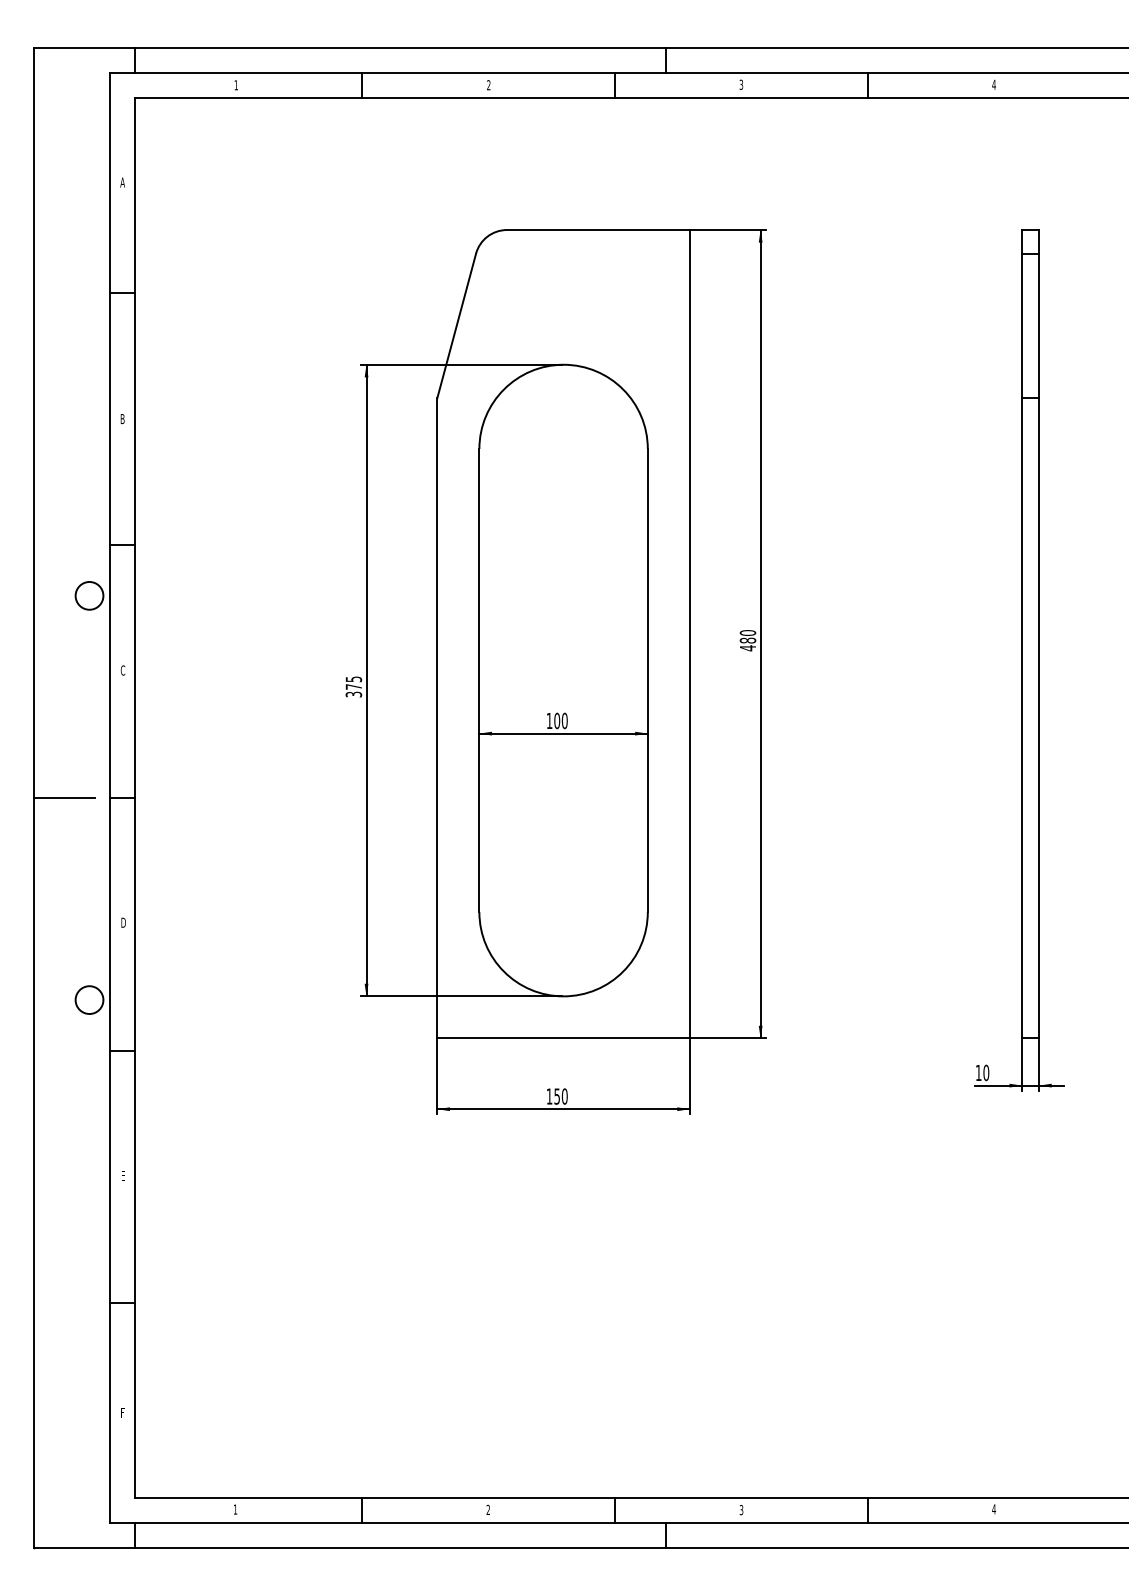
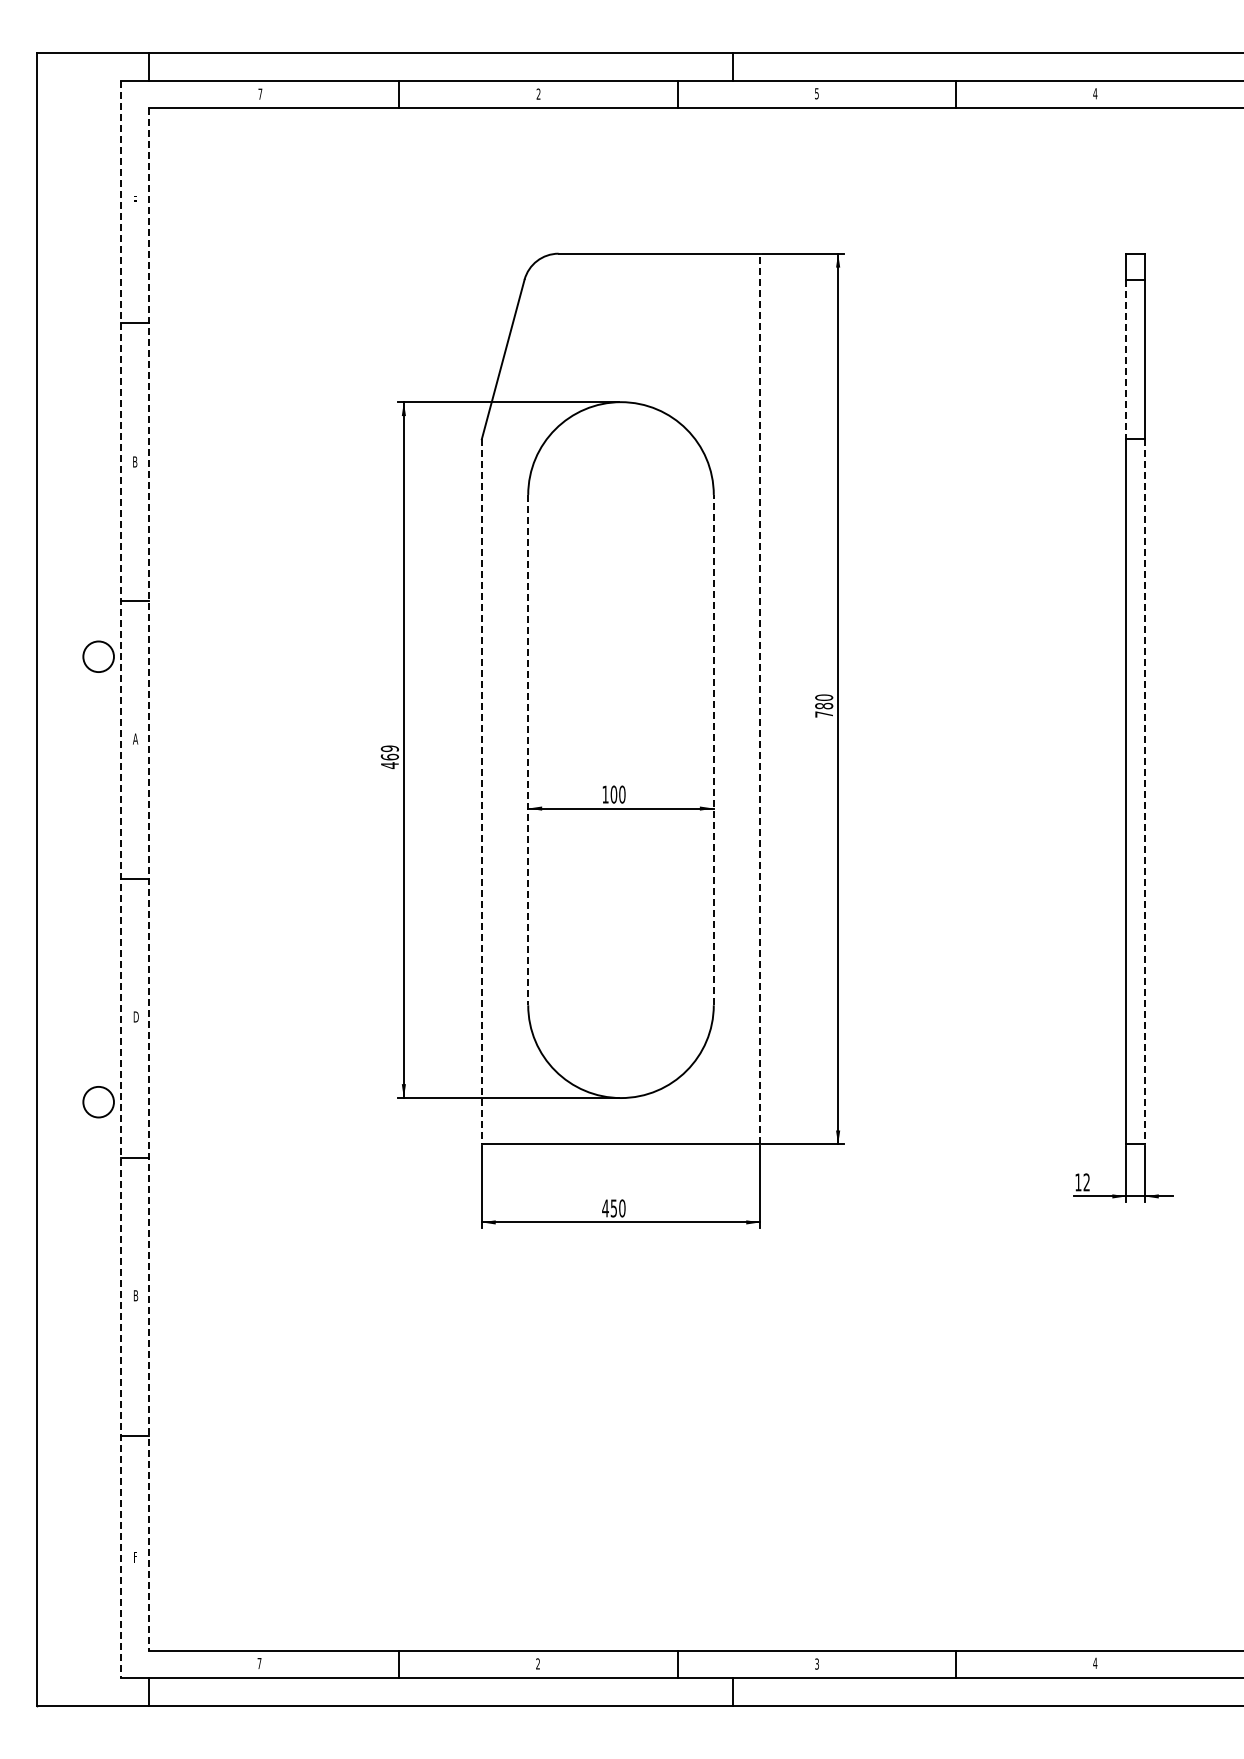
text: (236, 84) -> (260, 93), 1 -> 7
text: (741, 84) -> (816, 93), 3 -> 5
text: (122, 181) -> (134, 200), A -> F
line: (1022, 326) -> (1126, 359), solid -> dashed
line: (690, 633) -> (760, 698), solid -> dashed
text: (747, 648) -> (823, 714), 480 -> 780
text: (122, 670) -> (135, 738), C -> A
line: (479, 680) -> (528, 750), solid -> dashed
line: (647, 680) -> (713, 749), solid -> dashed
text: (353, 687) -> (389, 757), 375 -> 469
line: (436, 718) -> (481, 791), solid -> dashed
line: (1038, 718) -> (1144, 791), solid -> dashed
line: (63, 798) -> (70, 879), removed
line: (109, 798) -> (120, 879), solid -> dashed
line: (134, 798) -> (148, 879), solid -> dashed
text: (986, 1073) -> (1086, 1182), 10 -> 12
text: (549, 1096) -> (605, 1208), 150 -> 450
text: (122, 1175) -> (135, 1295), E -> B
text: (235, 1509) -> (259, 1663), 1 -> 7

